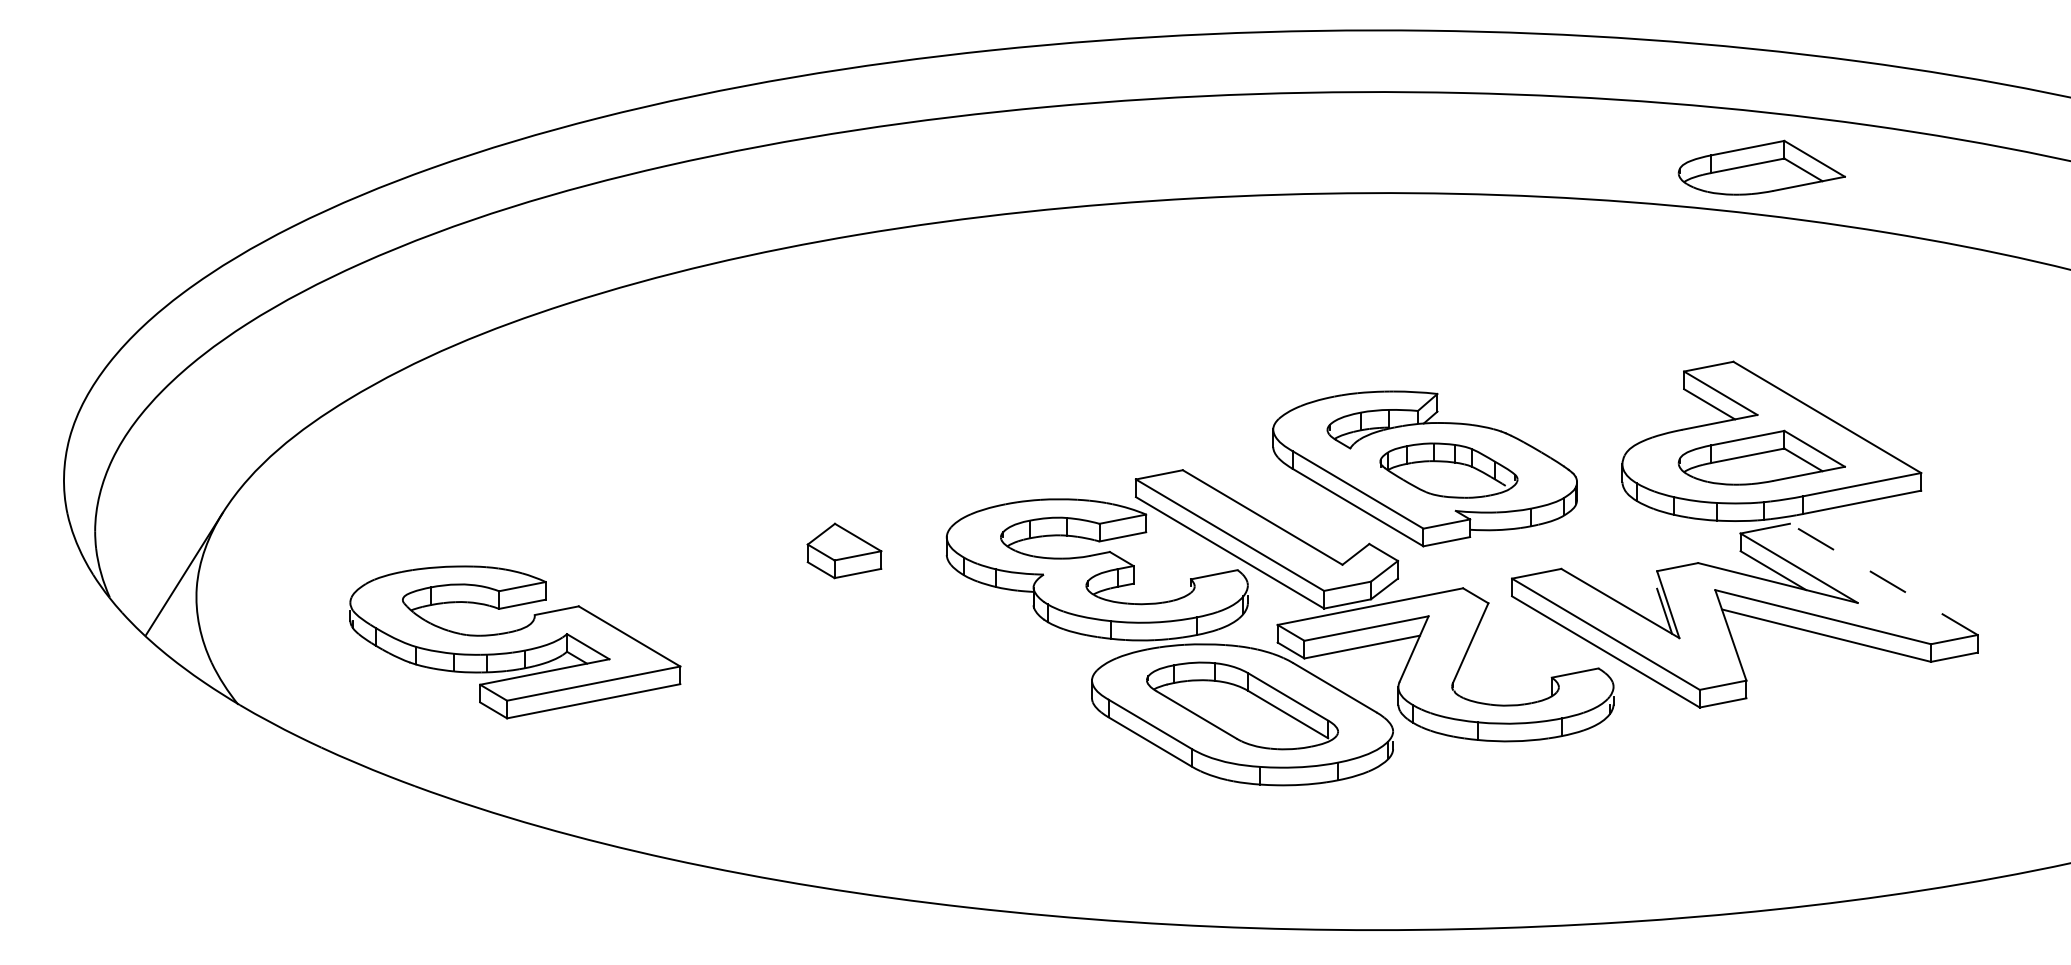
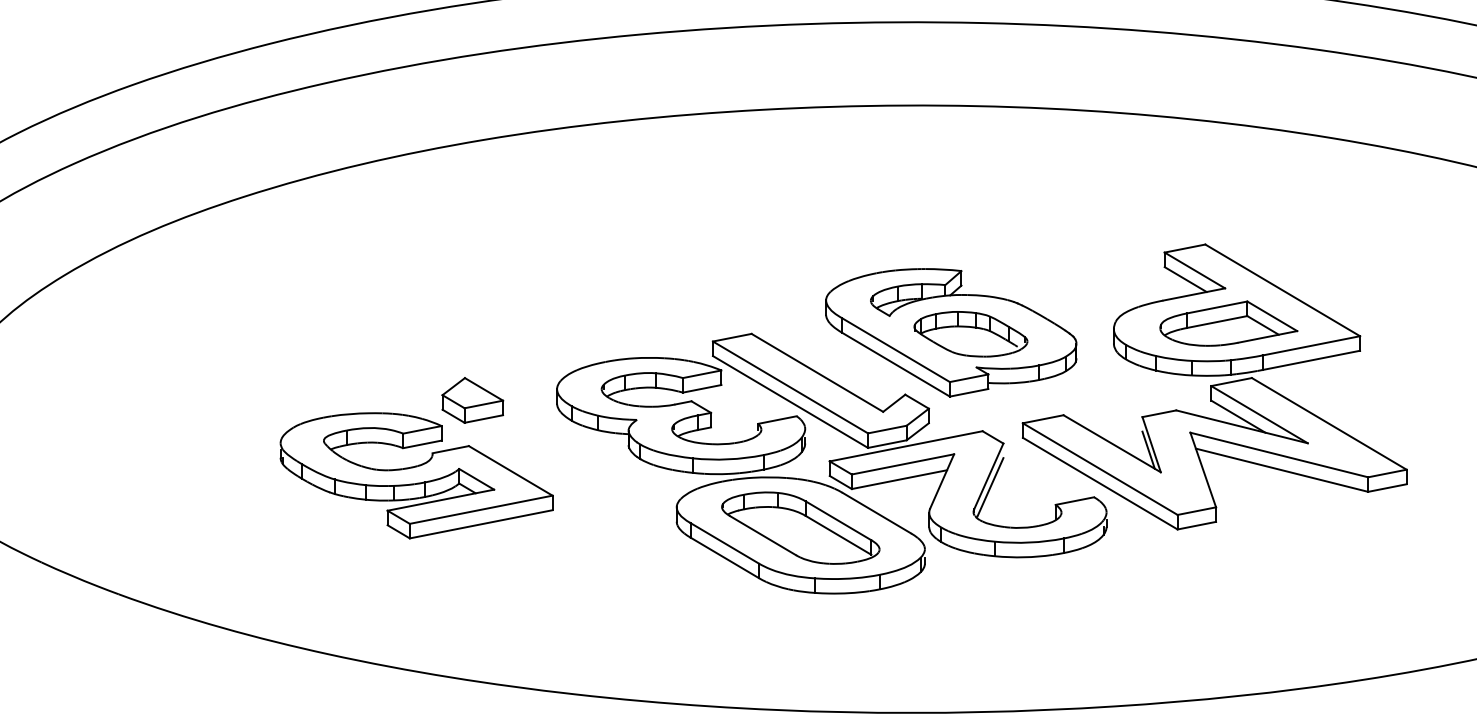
part: (1761, 167) -> (1228, 84), removed
line: (1883, 579) -> (1329, 423), dashed -> solid
part: (515, 642) -> (416, 475), moved
line: (1472, 656) -> (990, 487), added

